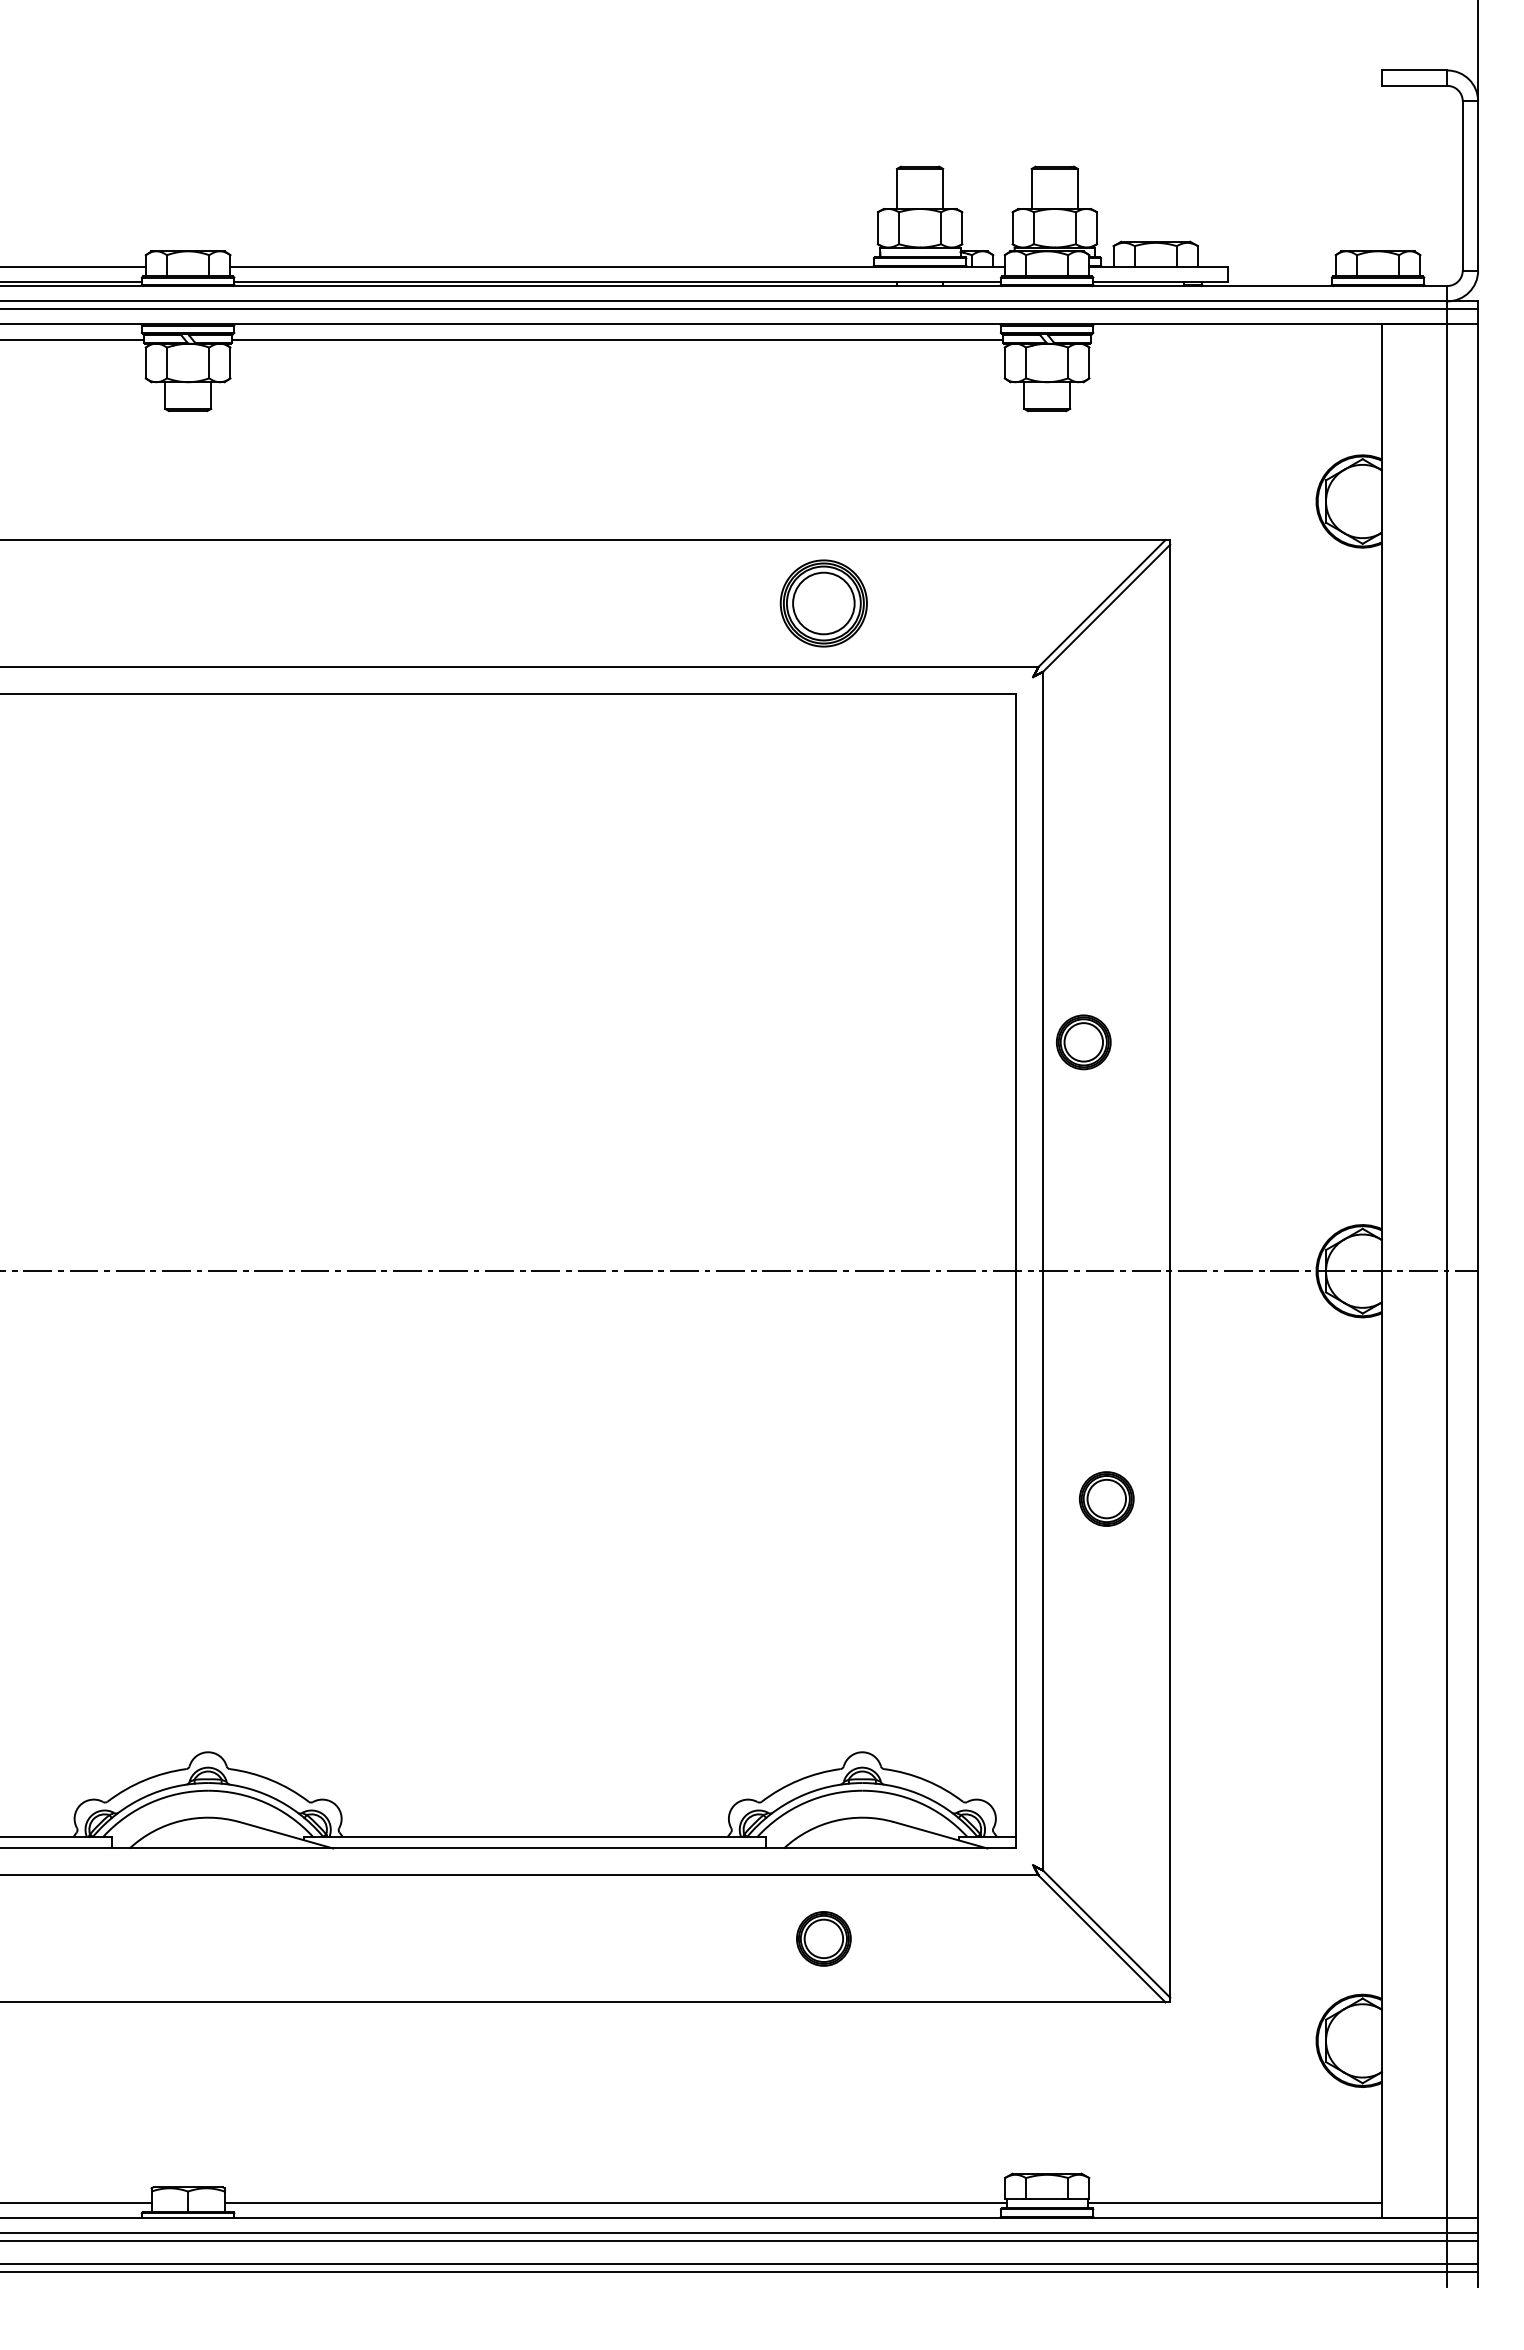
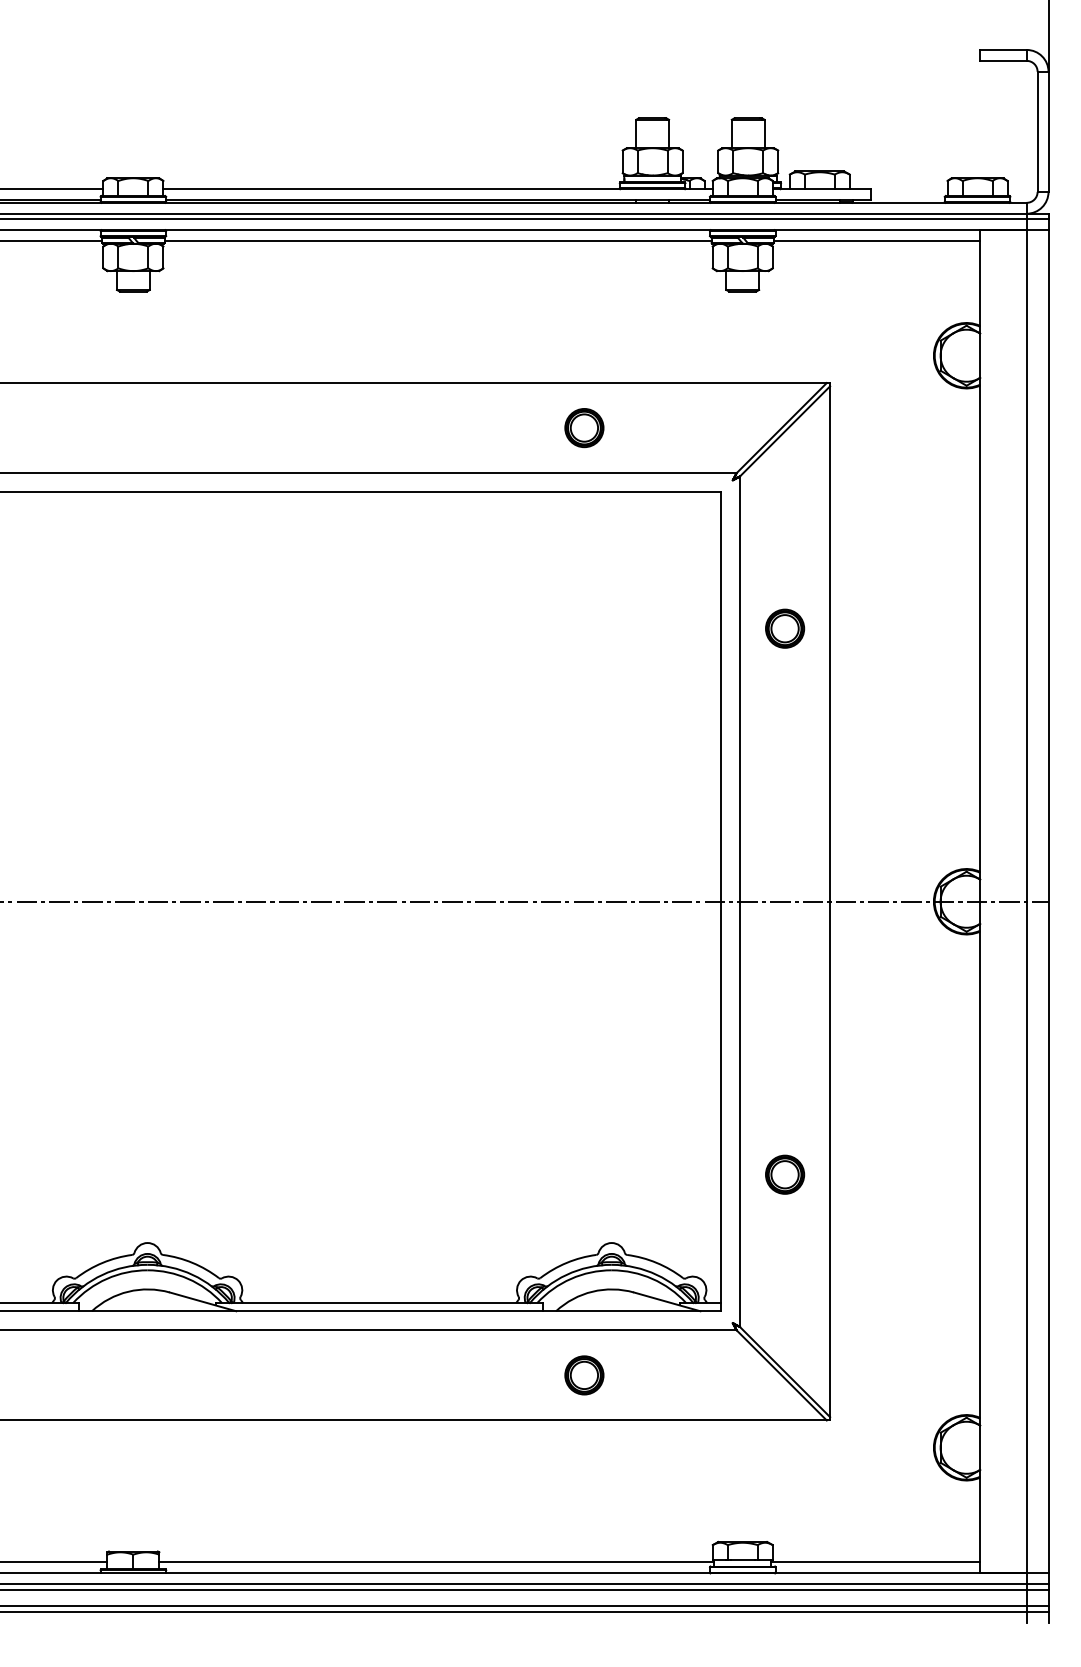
line: (1236, 339) -> (877, 240), added
part: (823, 603) -> (584, 428), size x0.62
part: (1083, 1042) -> (784, 628), moved
part: (1106, 1498) -> (784, 1174), moved

